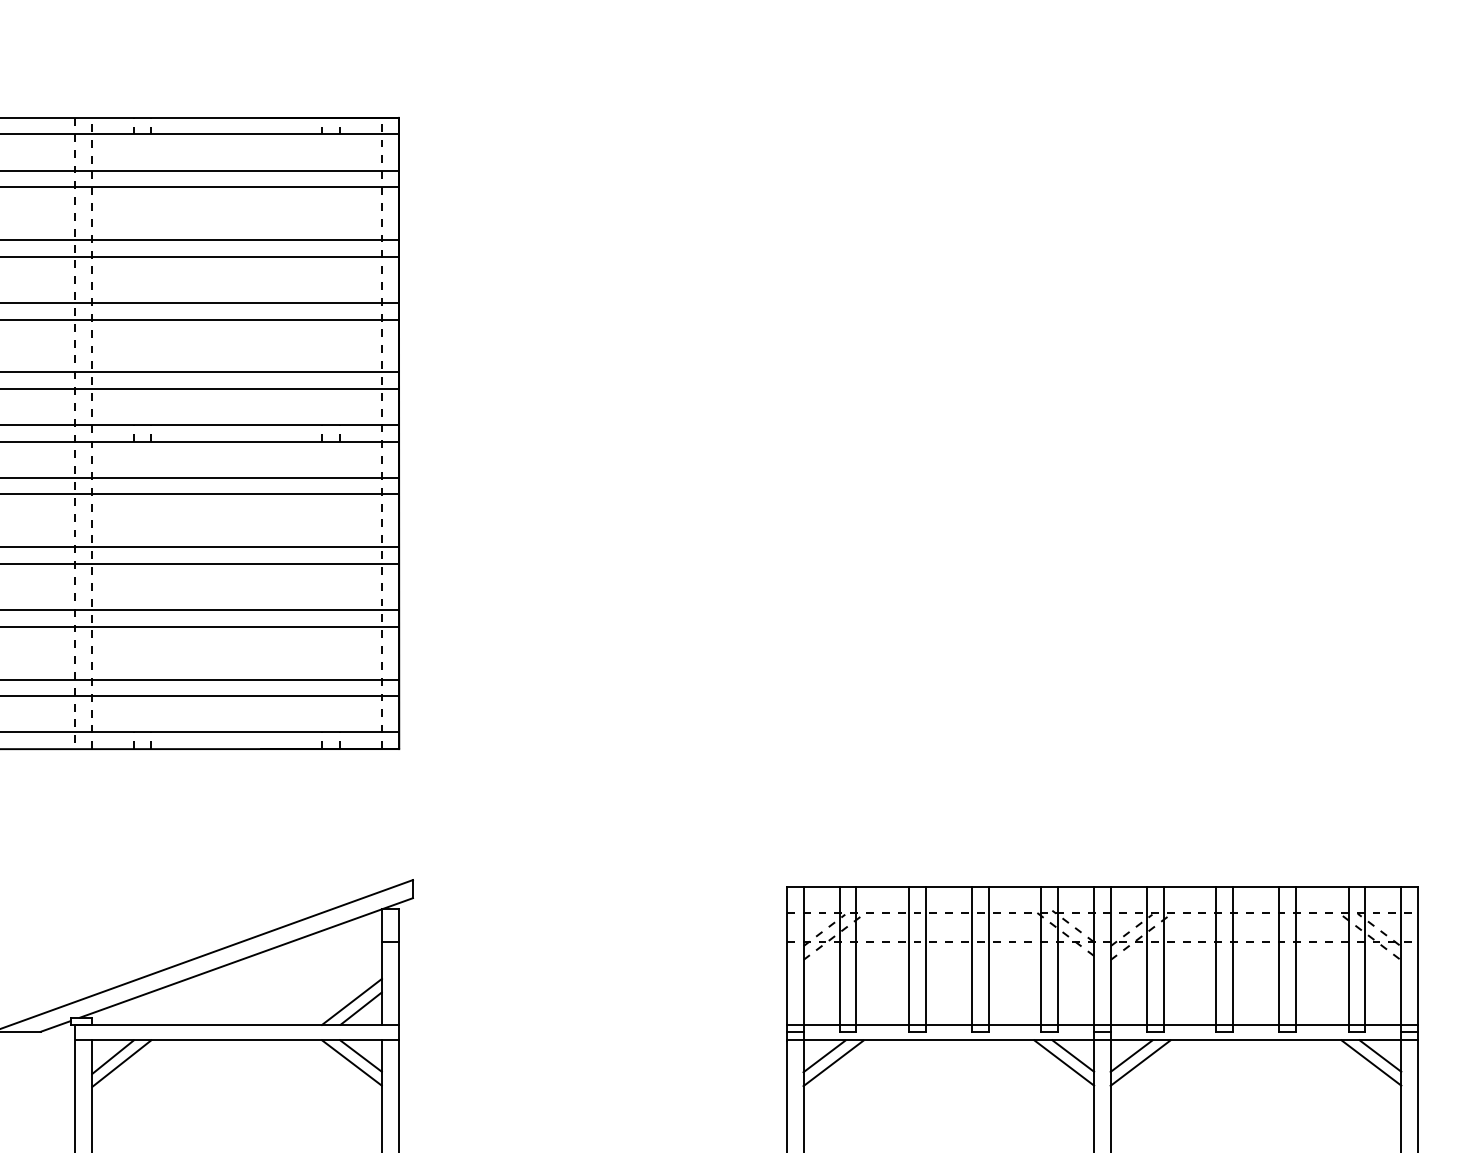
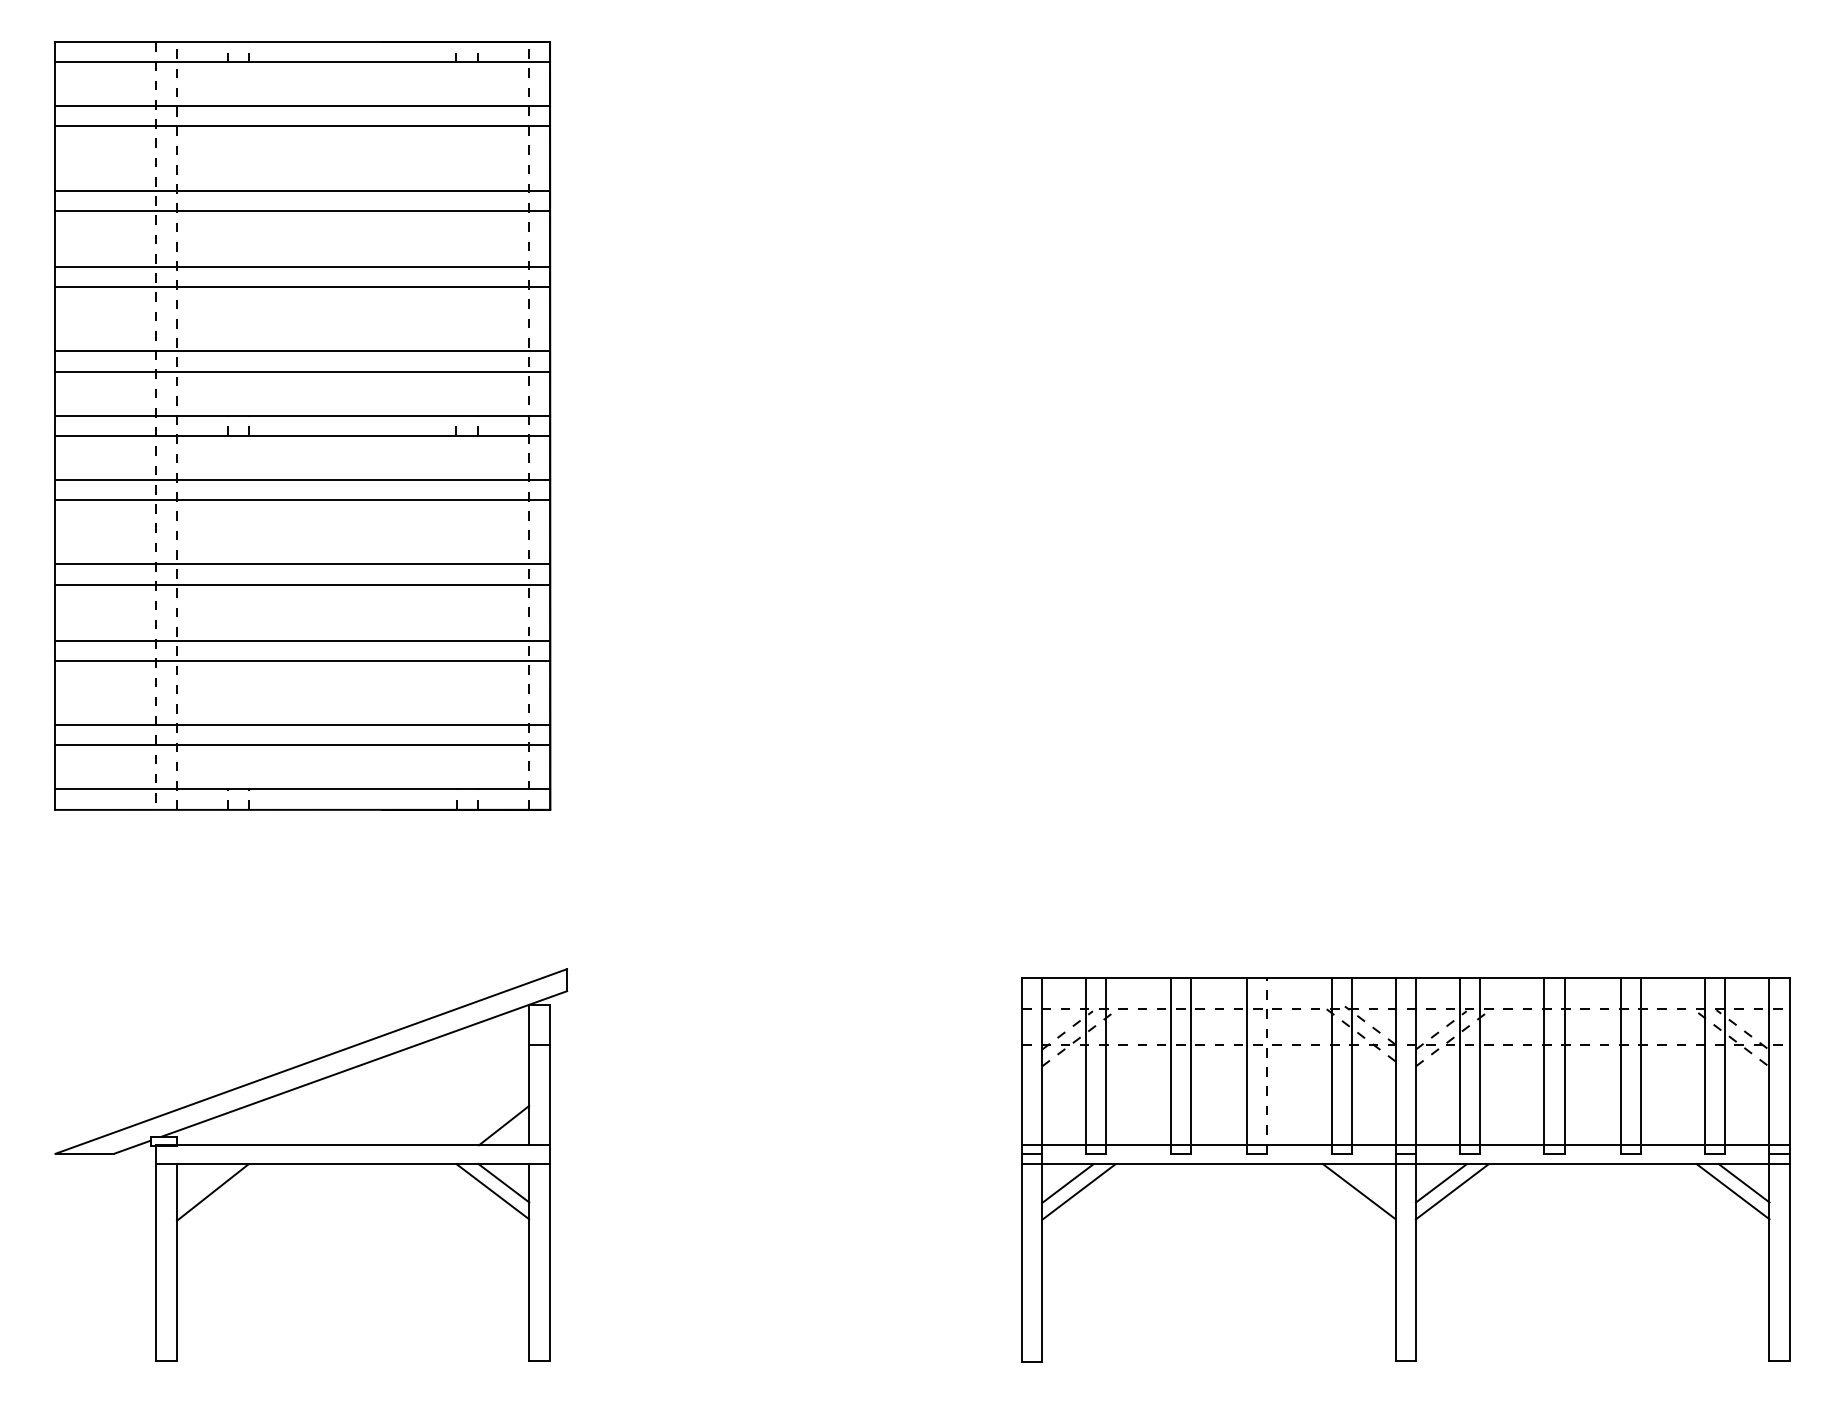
line: (988, 959) -> (1267, 1065), solid -> dashed
line: (351, 1002) -> (492, 1117), removed
line: (1072, 1056) -> (1369, 1183), removed
line: (113, 1057) -> (202, 1184), removed

